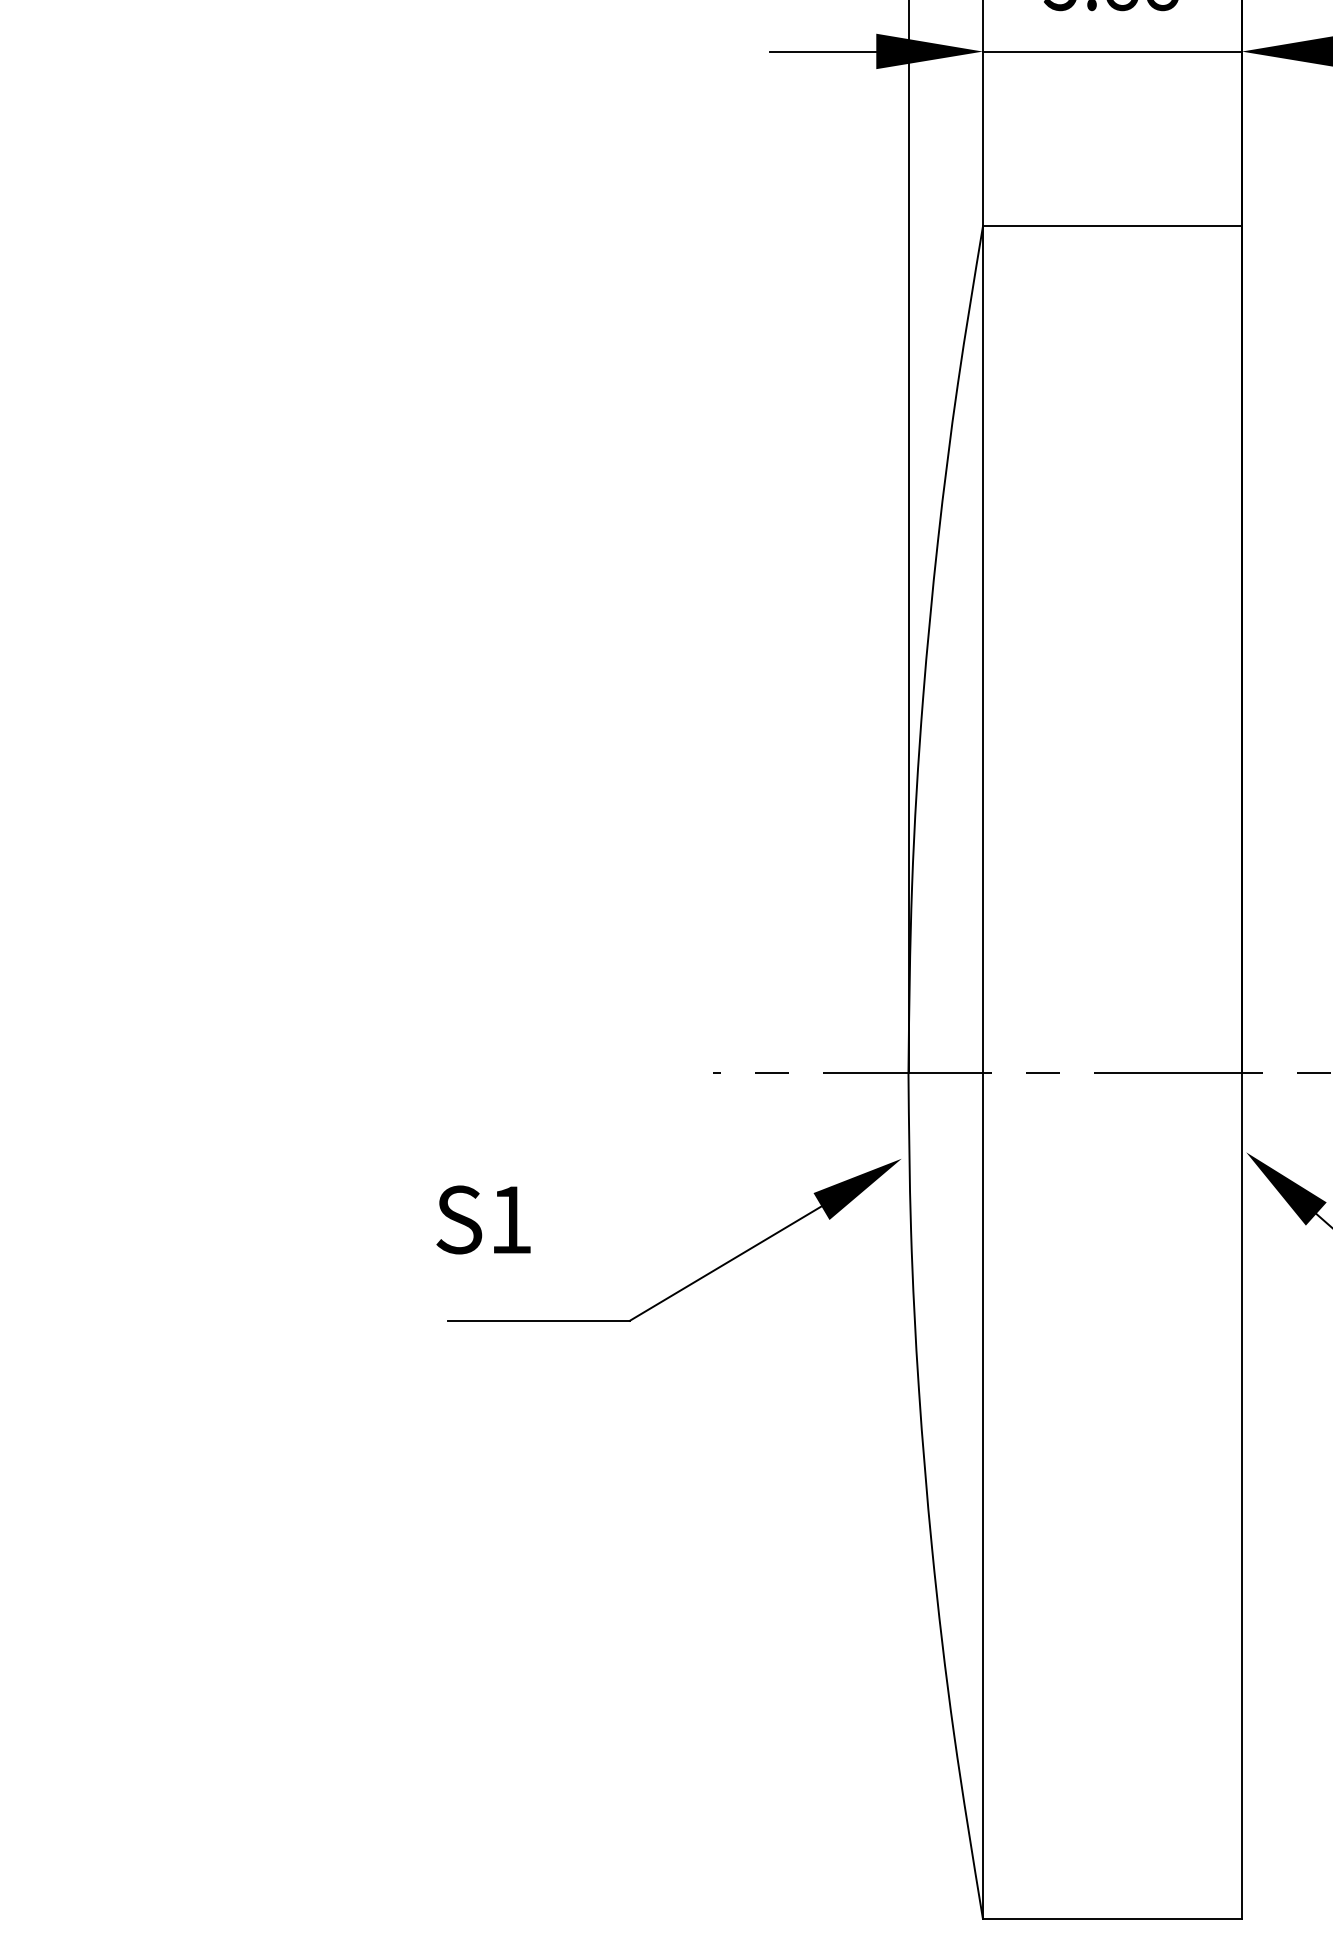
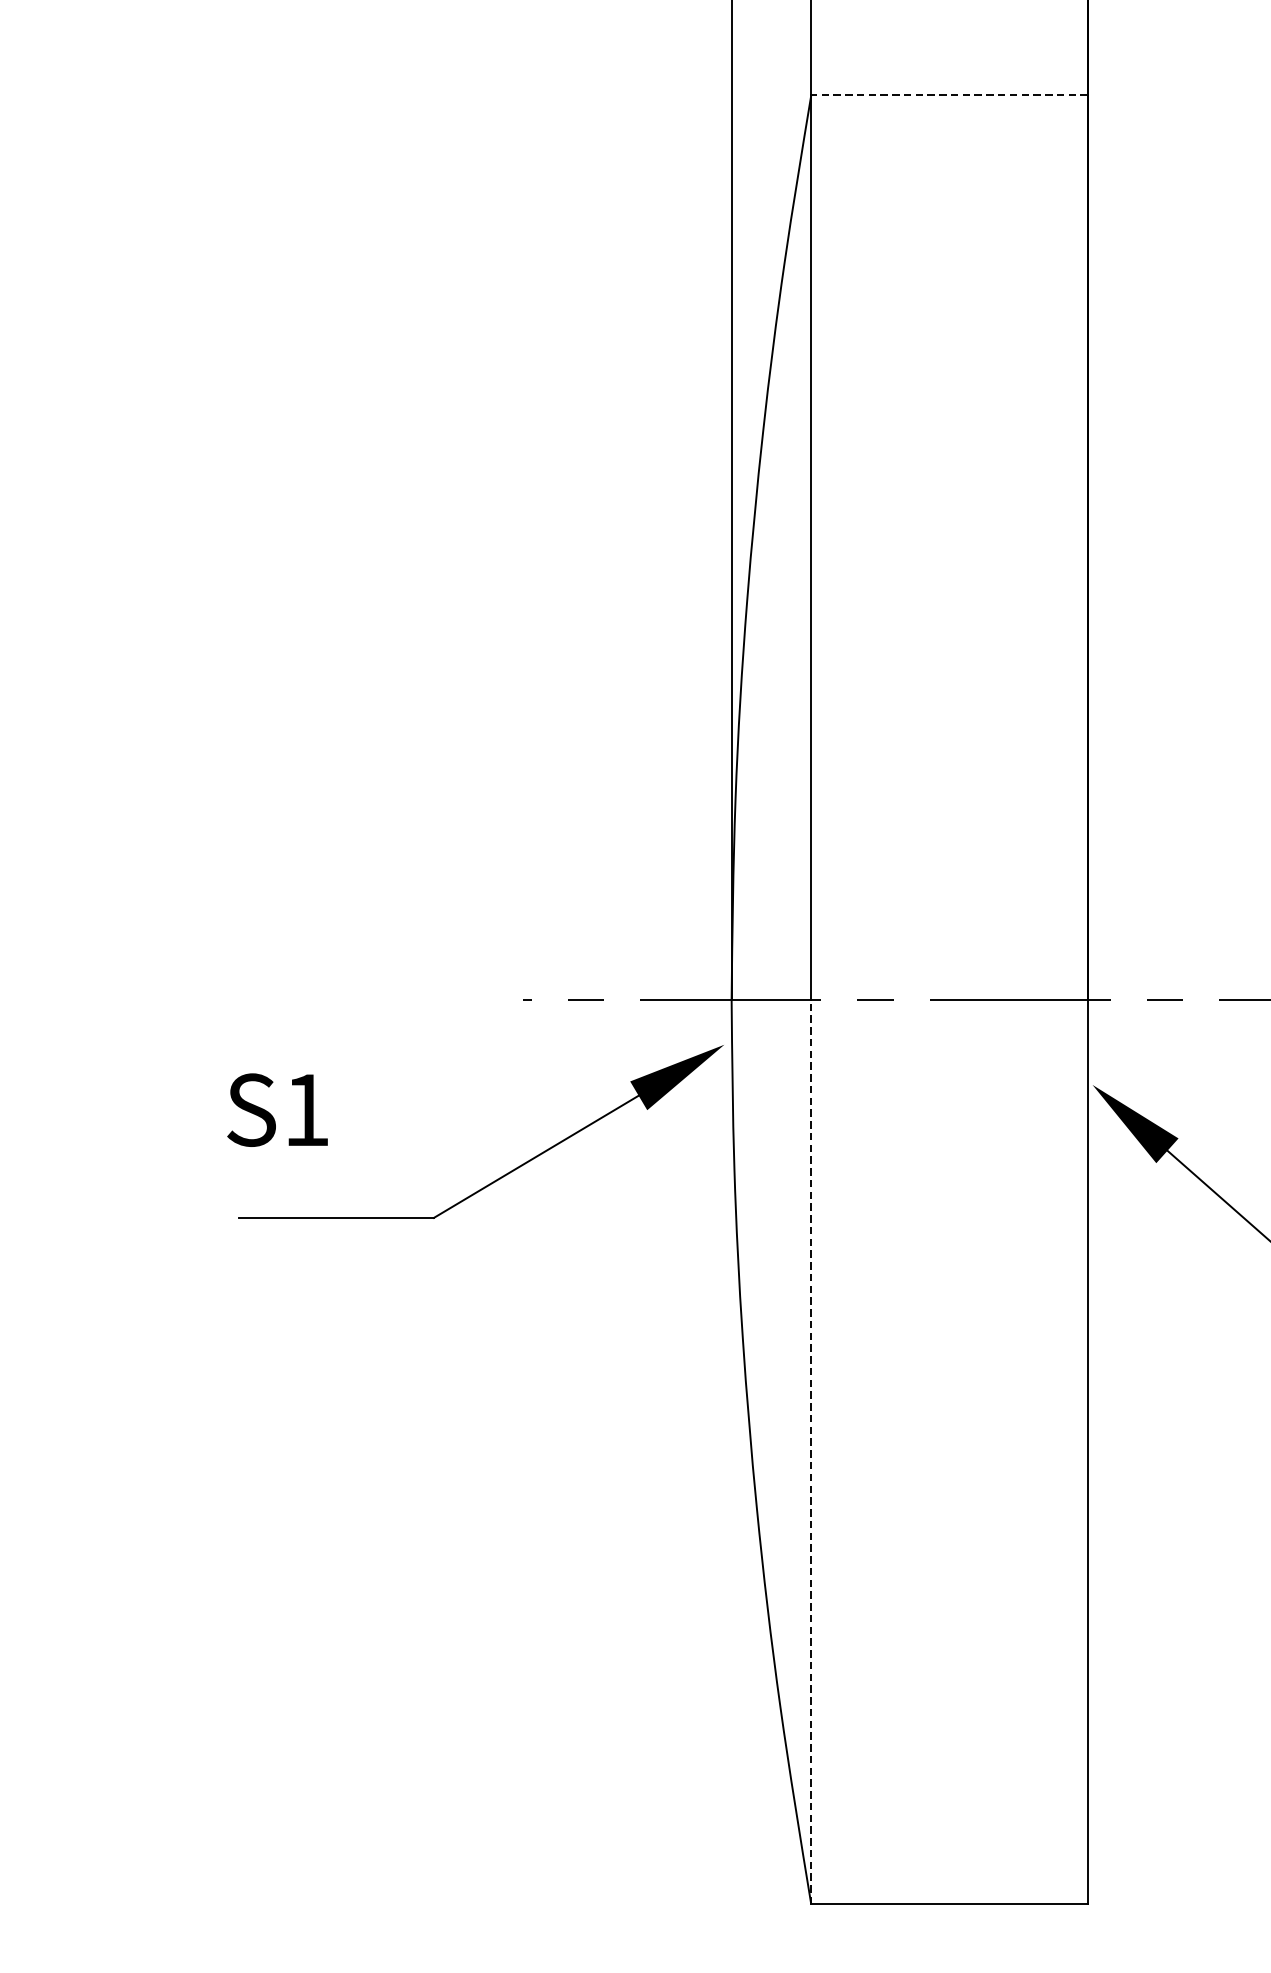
line: (1111, 226) -> (948, 95), solid -> dashed
part: (691, 1282) -> (499, 1176), moved
line: (982, 1495) -> (810, 1451), solid -> dashed

